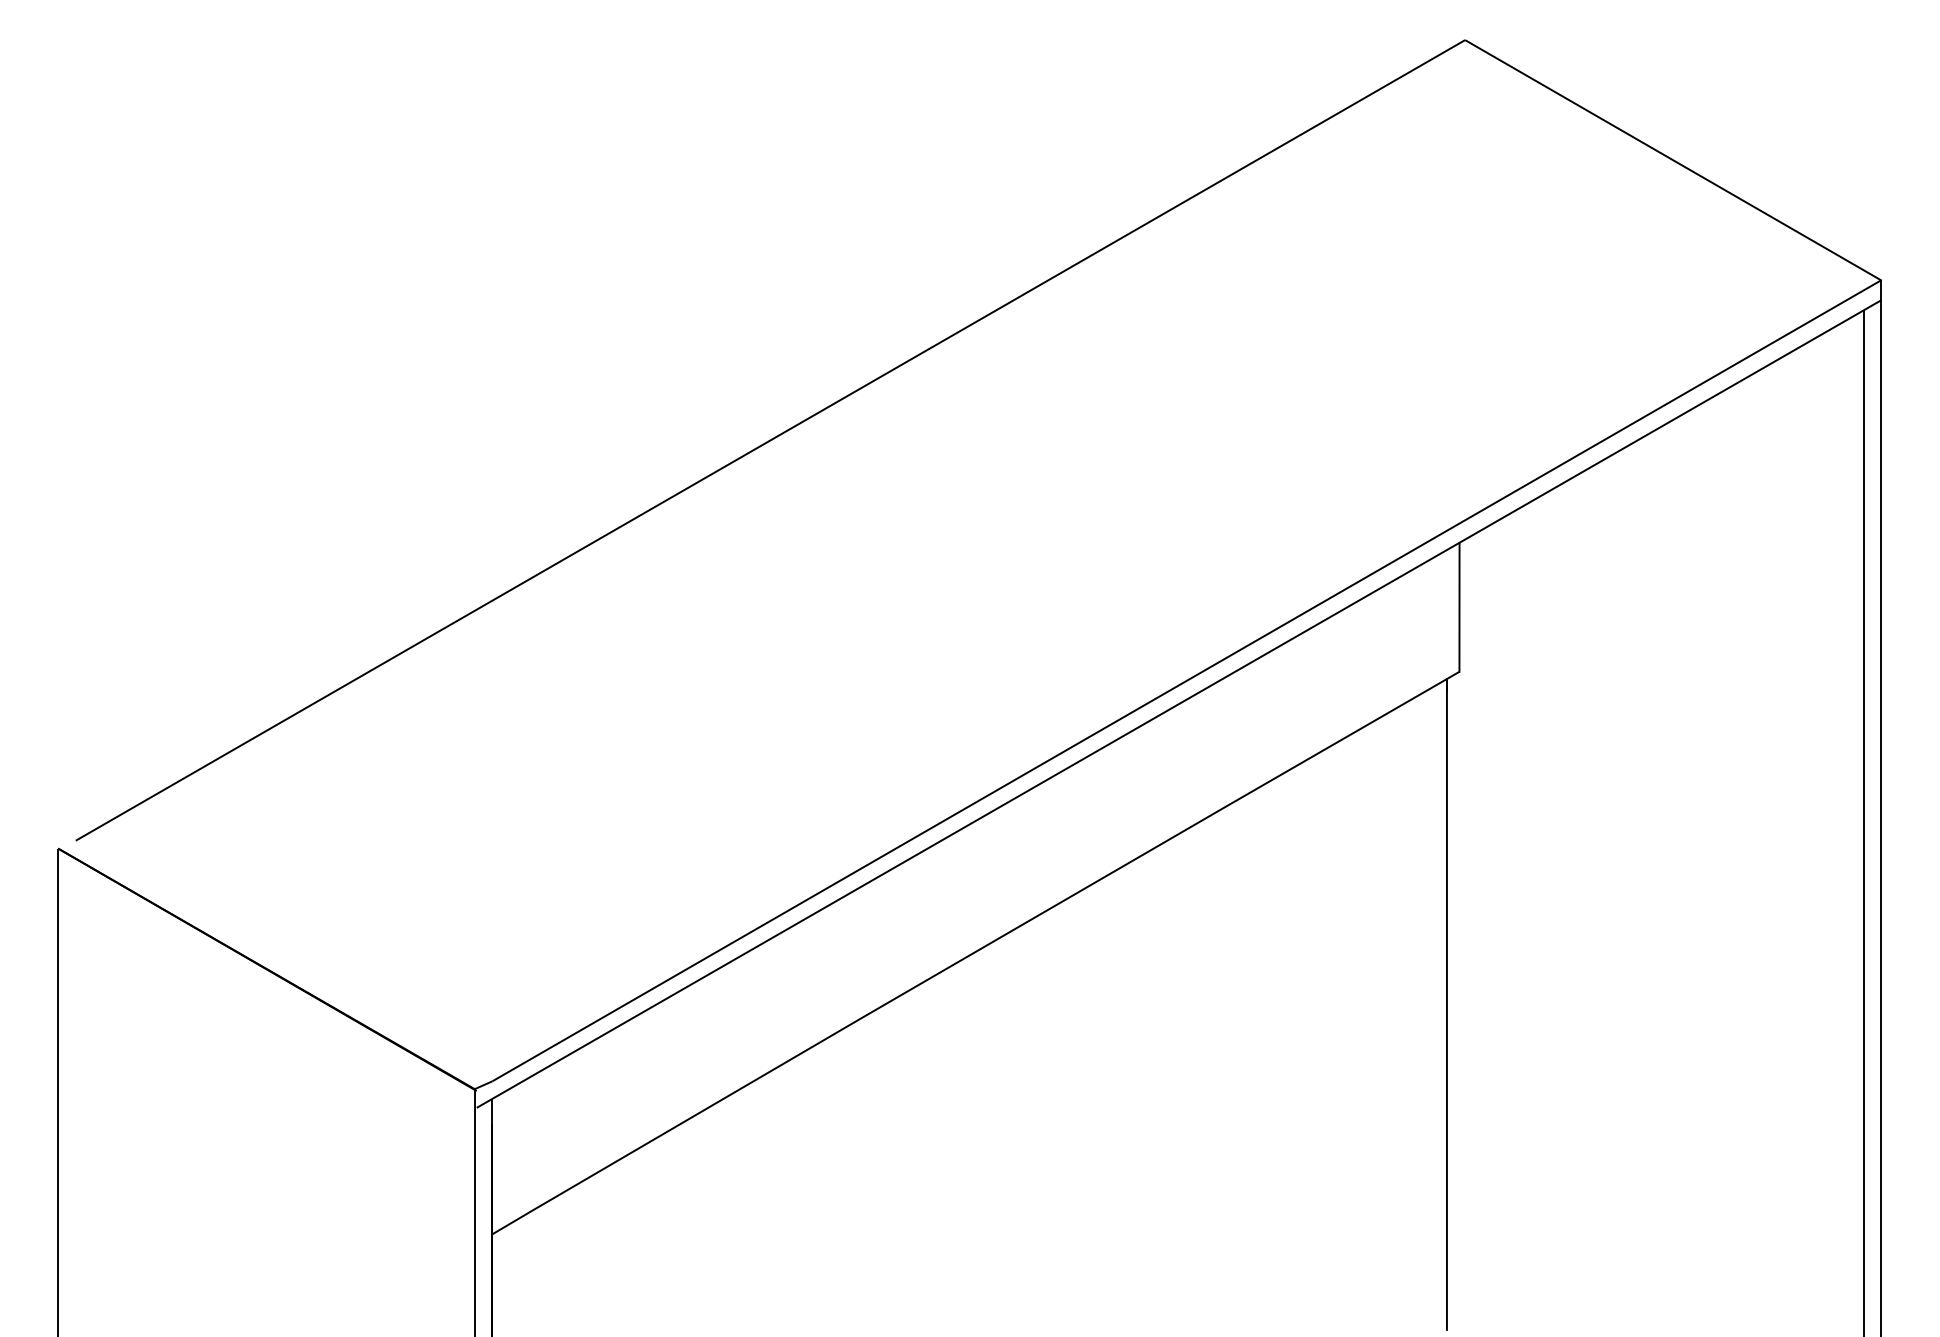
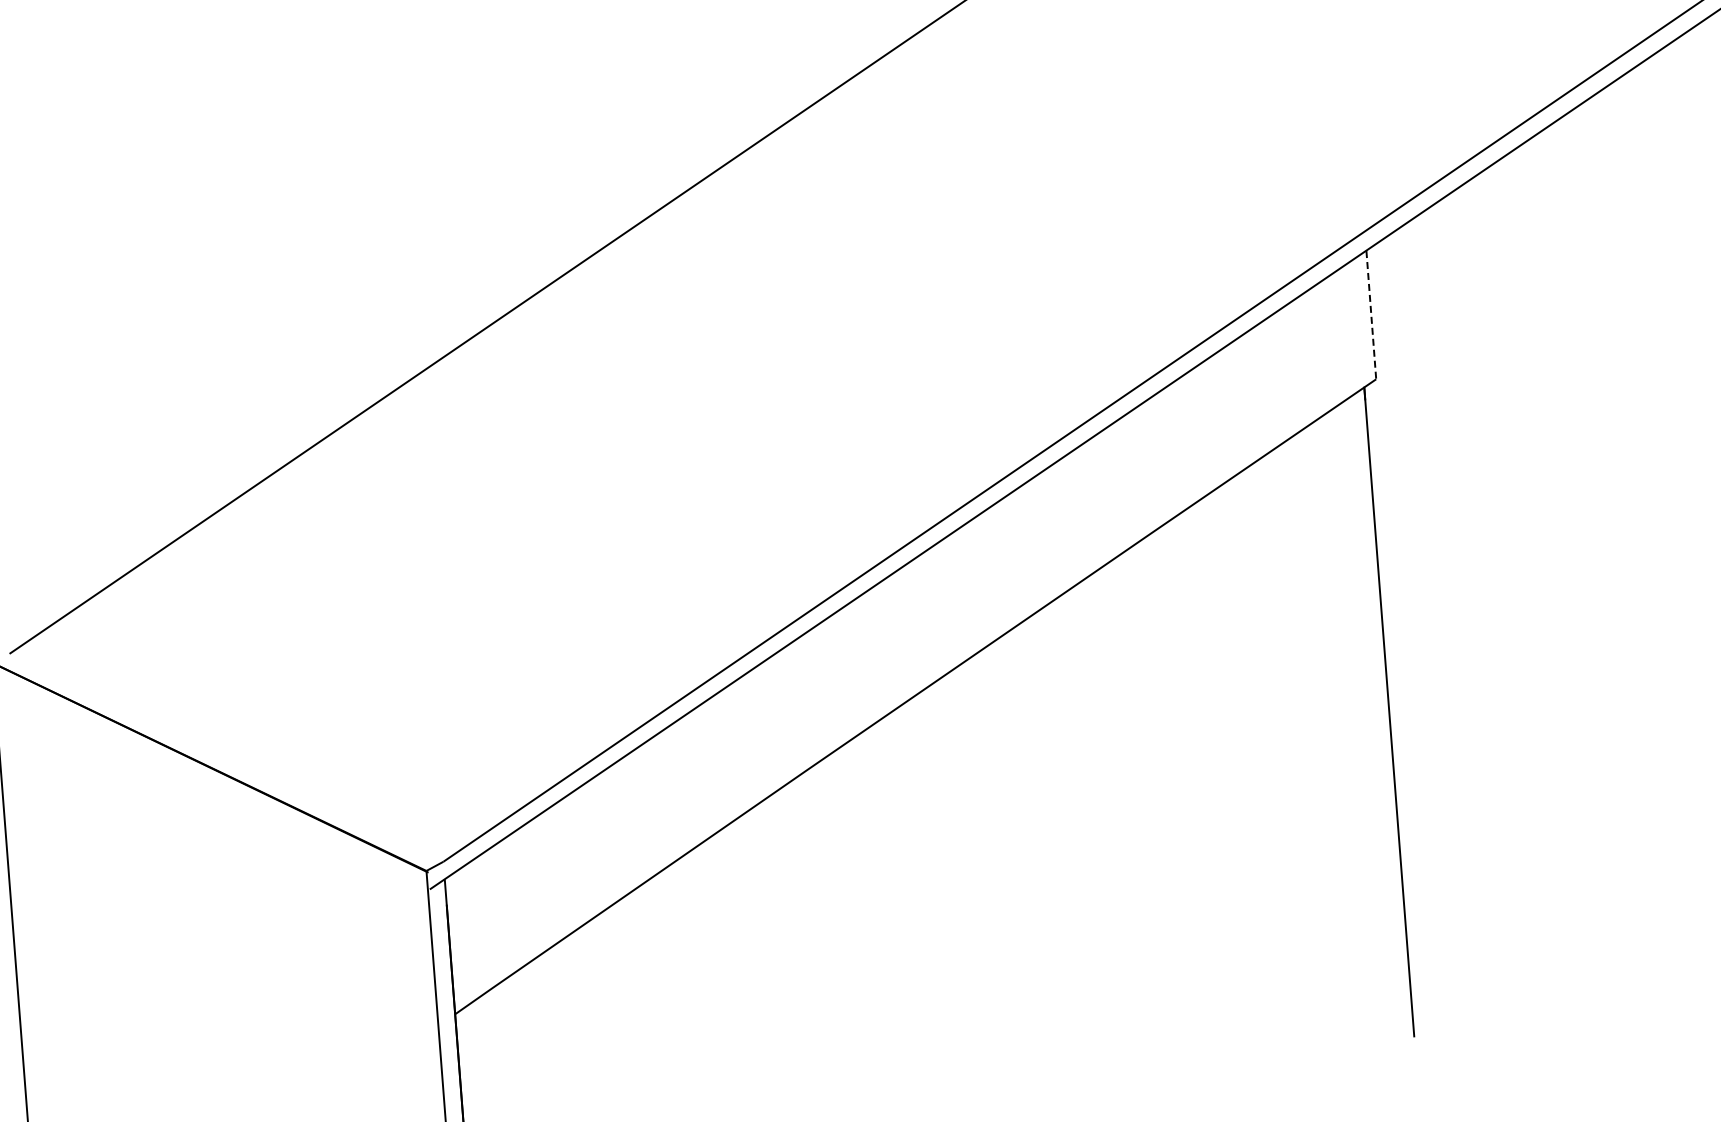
line: (1459, 608) -> (1371, 316), solid -> dashed

